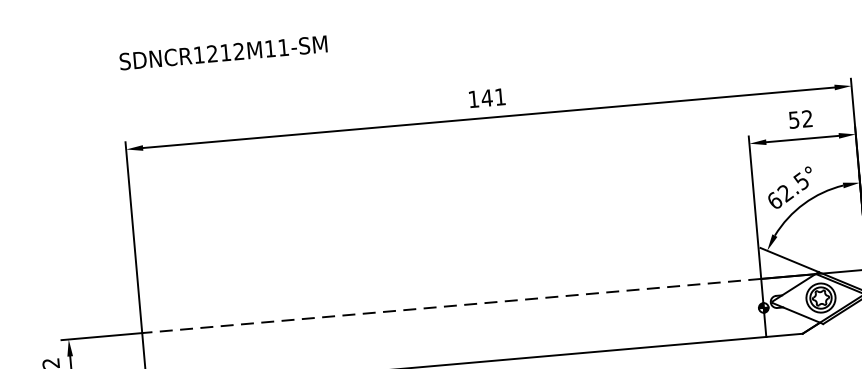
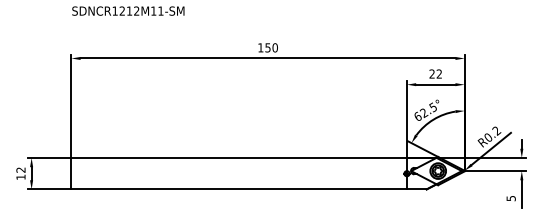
text: (493, 96) -> (271, 47), 141 -> 150
text: (792, 119) -> (431, 73), 52 -> 22
line: (452, 305) -> (239, 157), dashed -> solid

